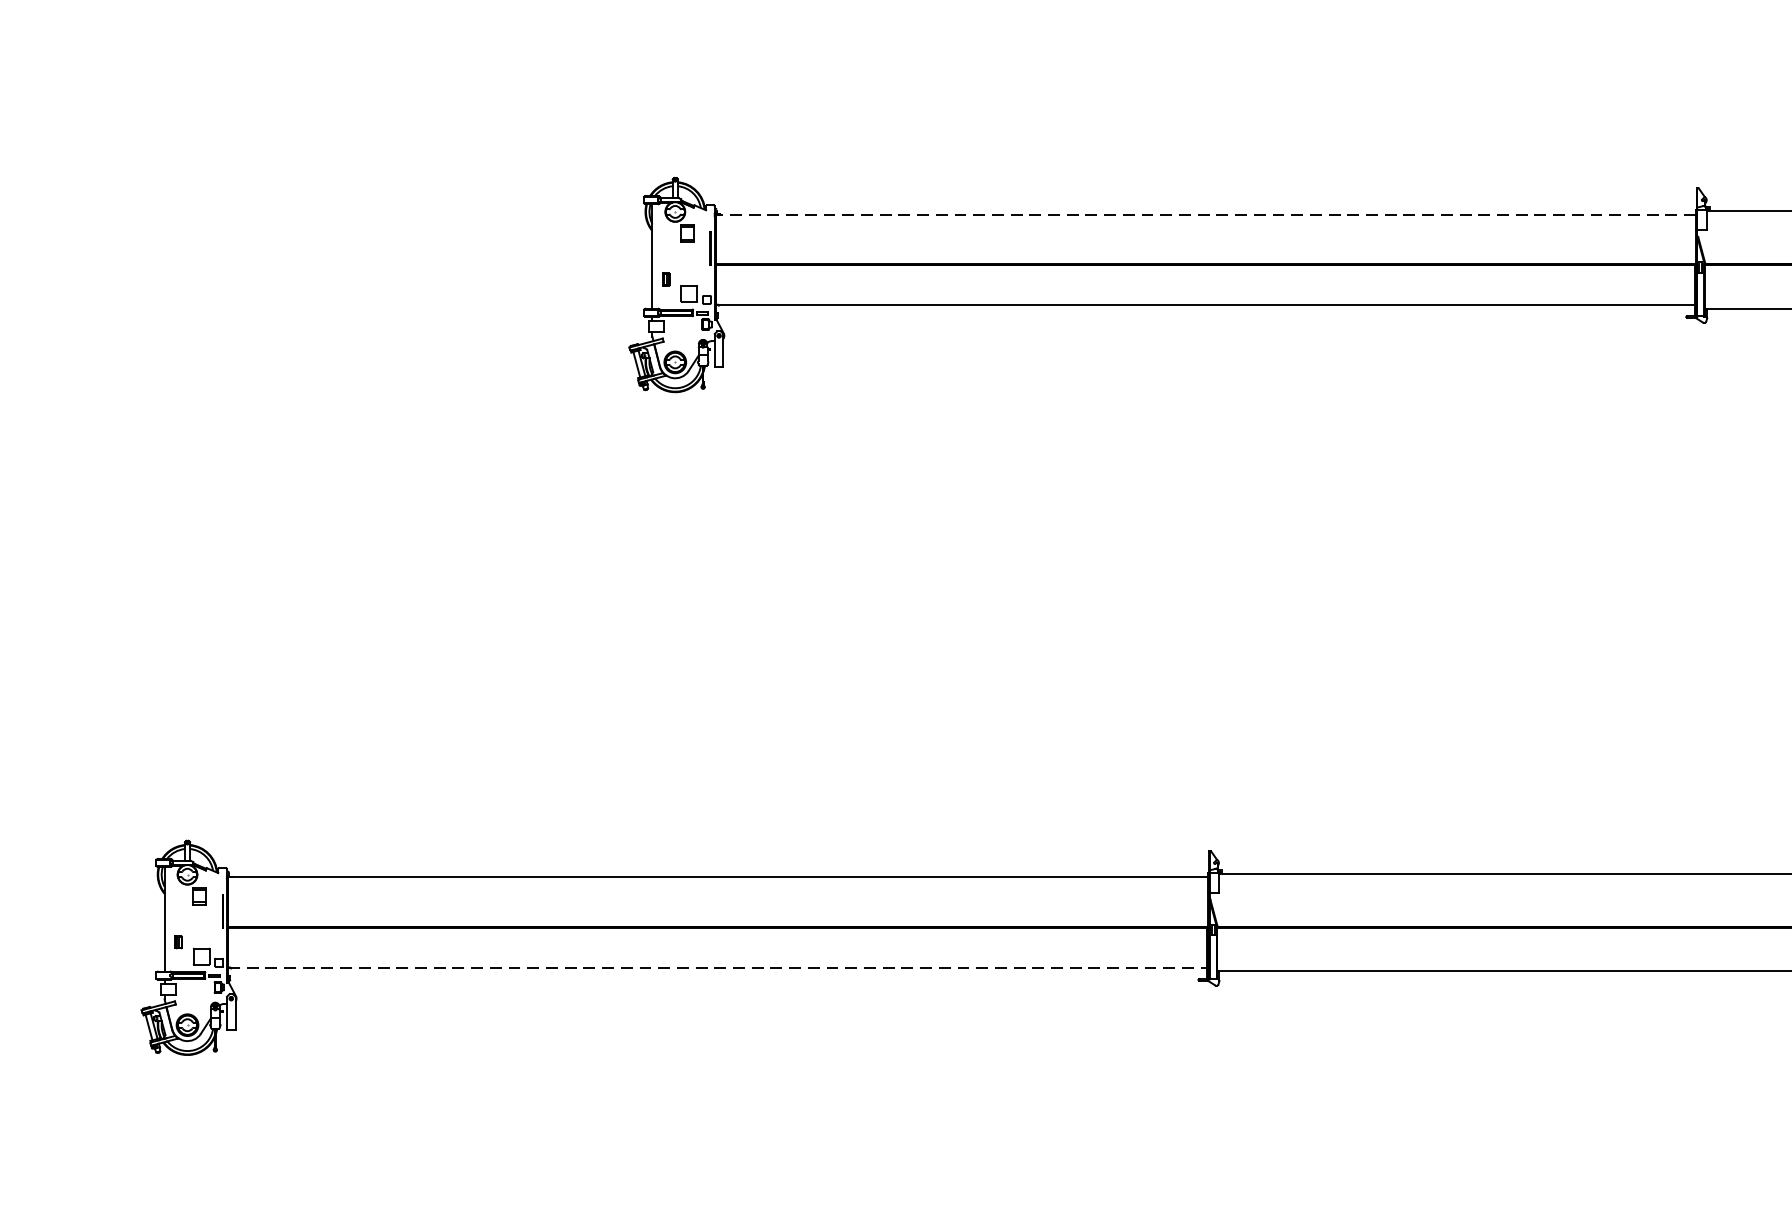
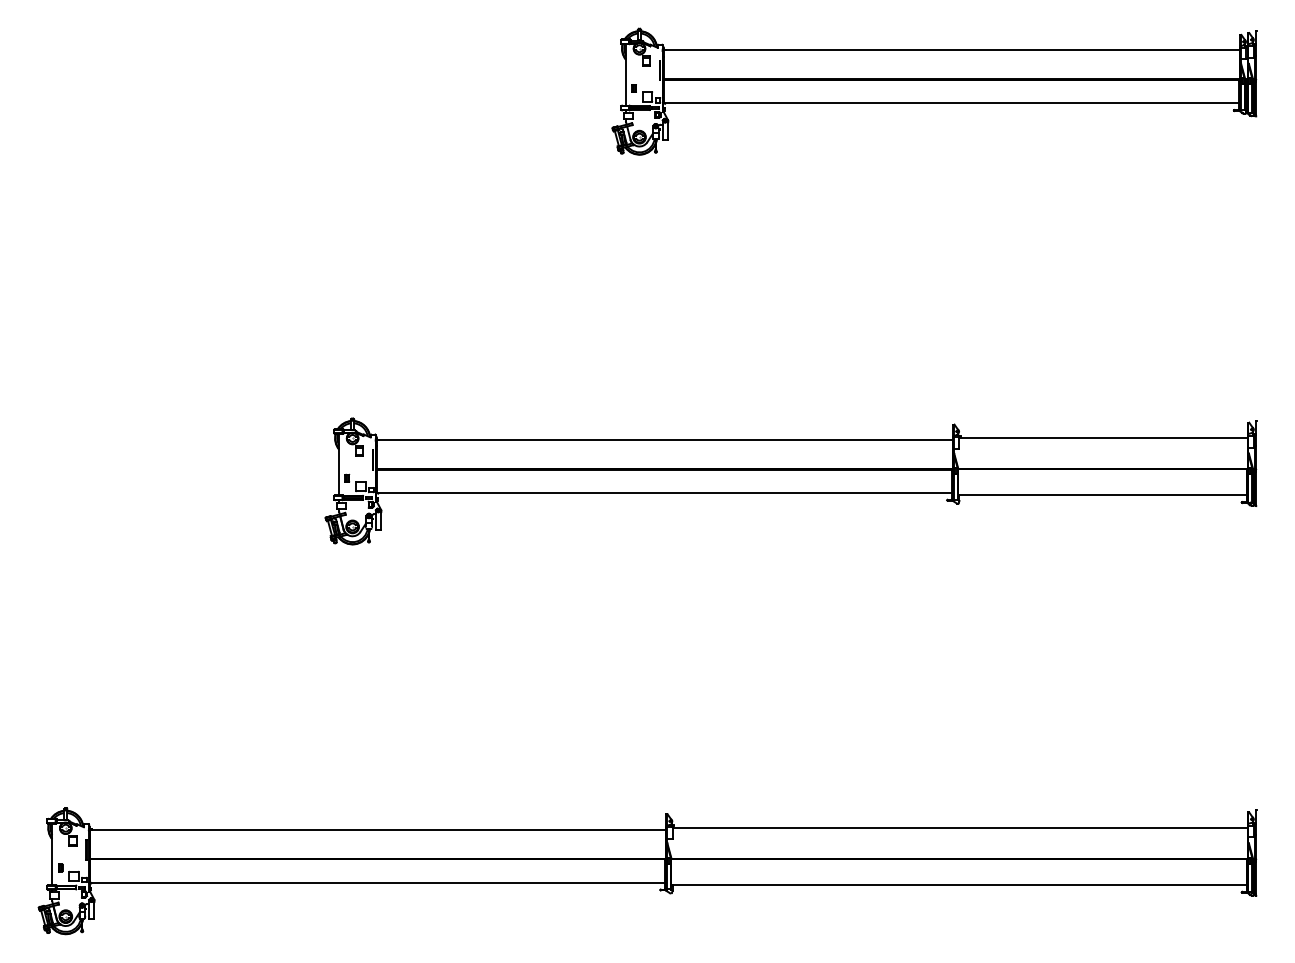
line: (1205, 215) -> (664, 440), dashed -> solid
line: (717, 967) -> (377, 882), dashed -> solid

